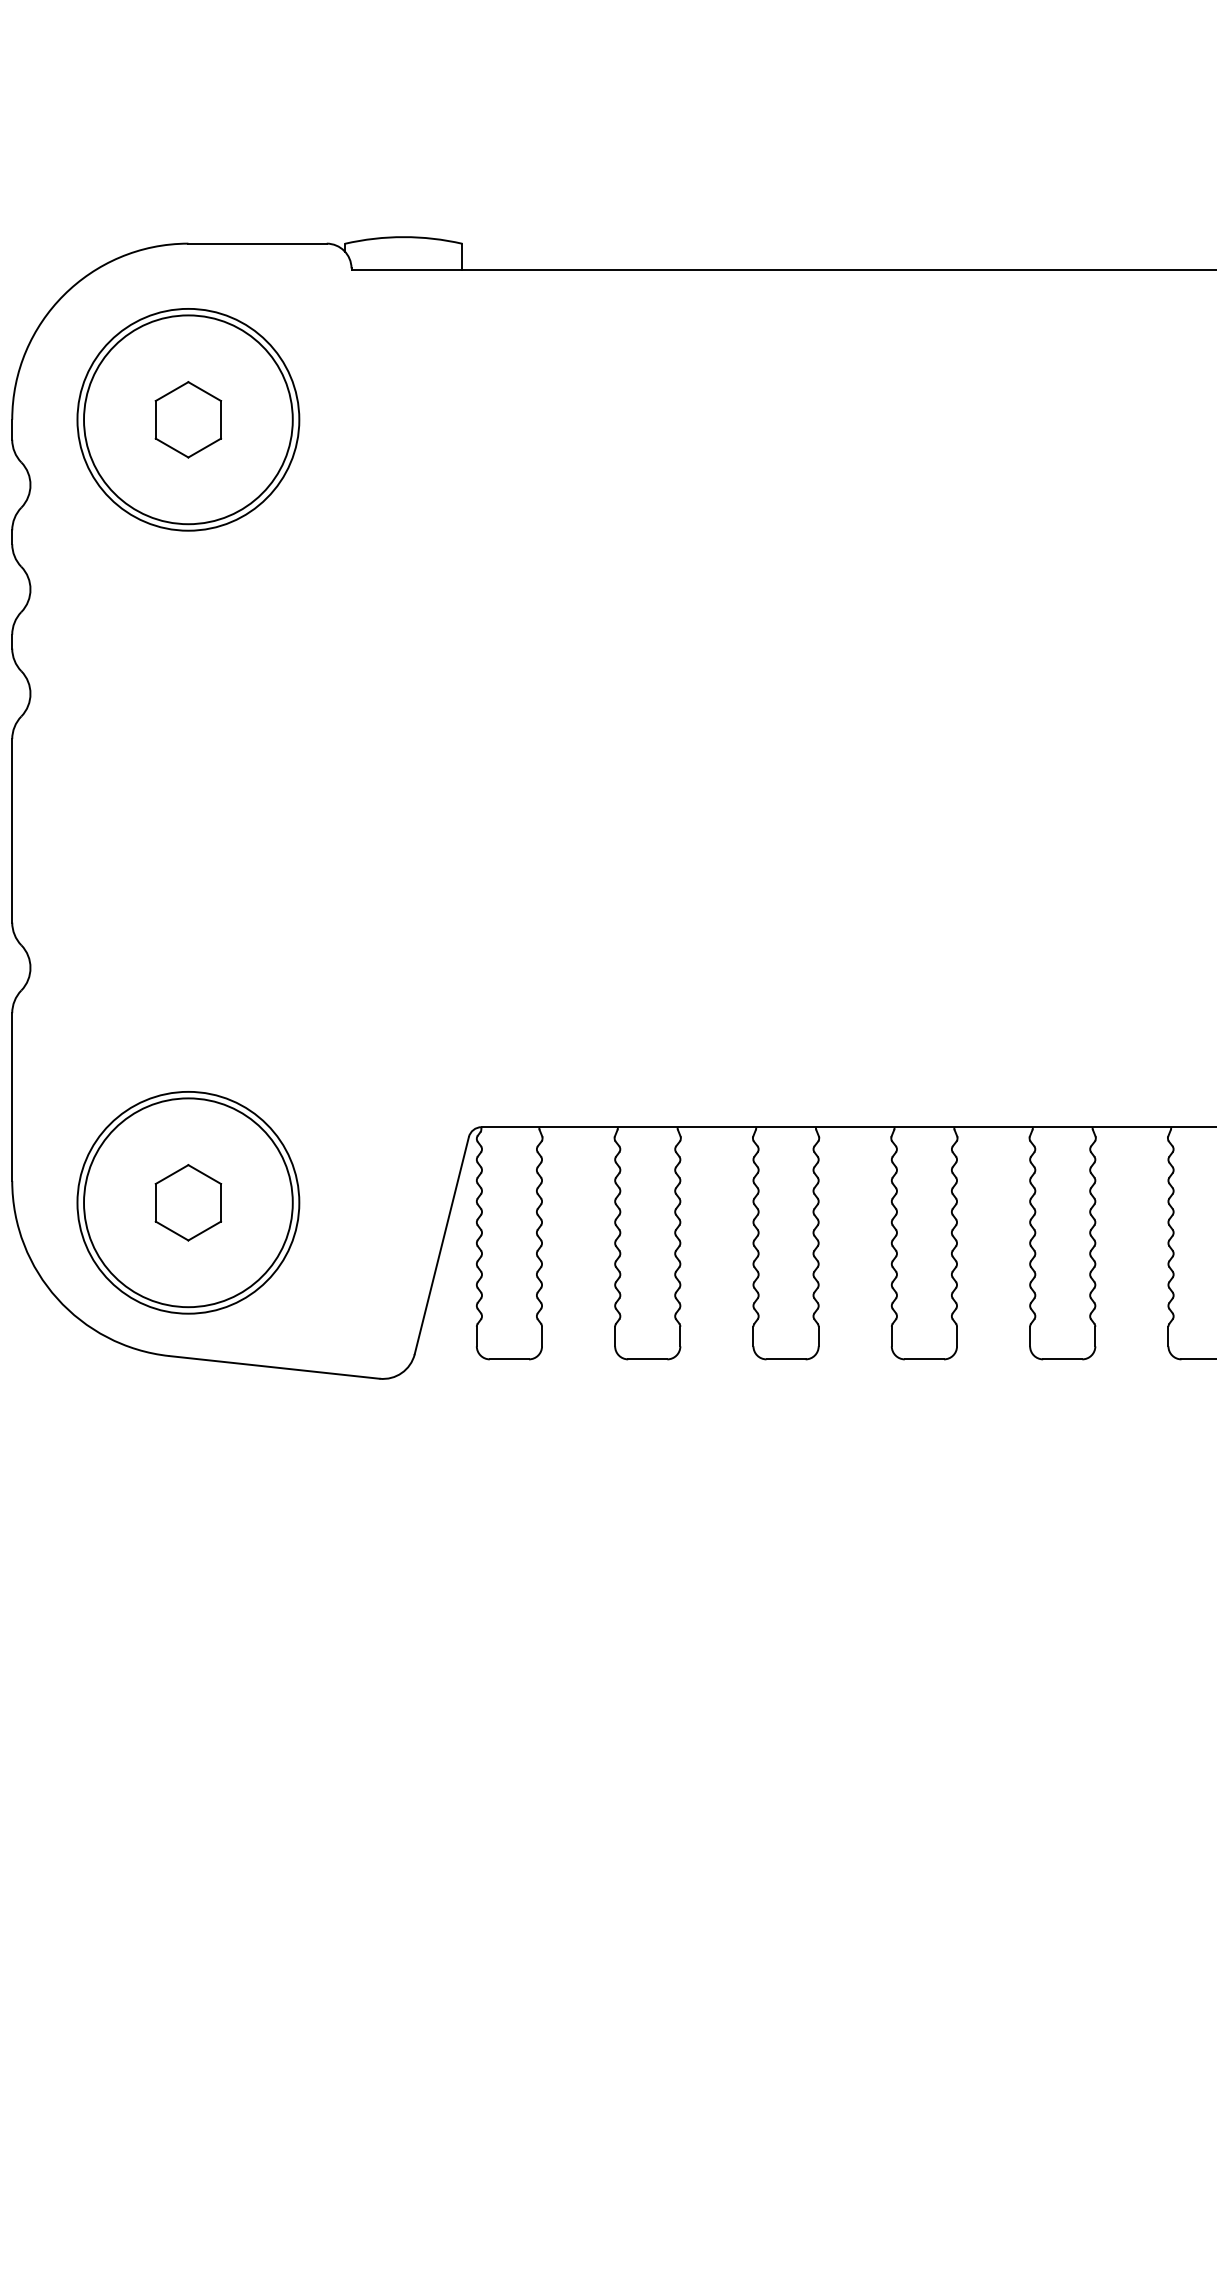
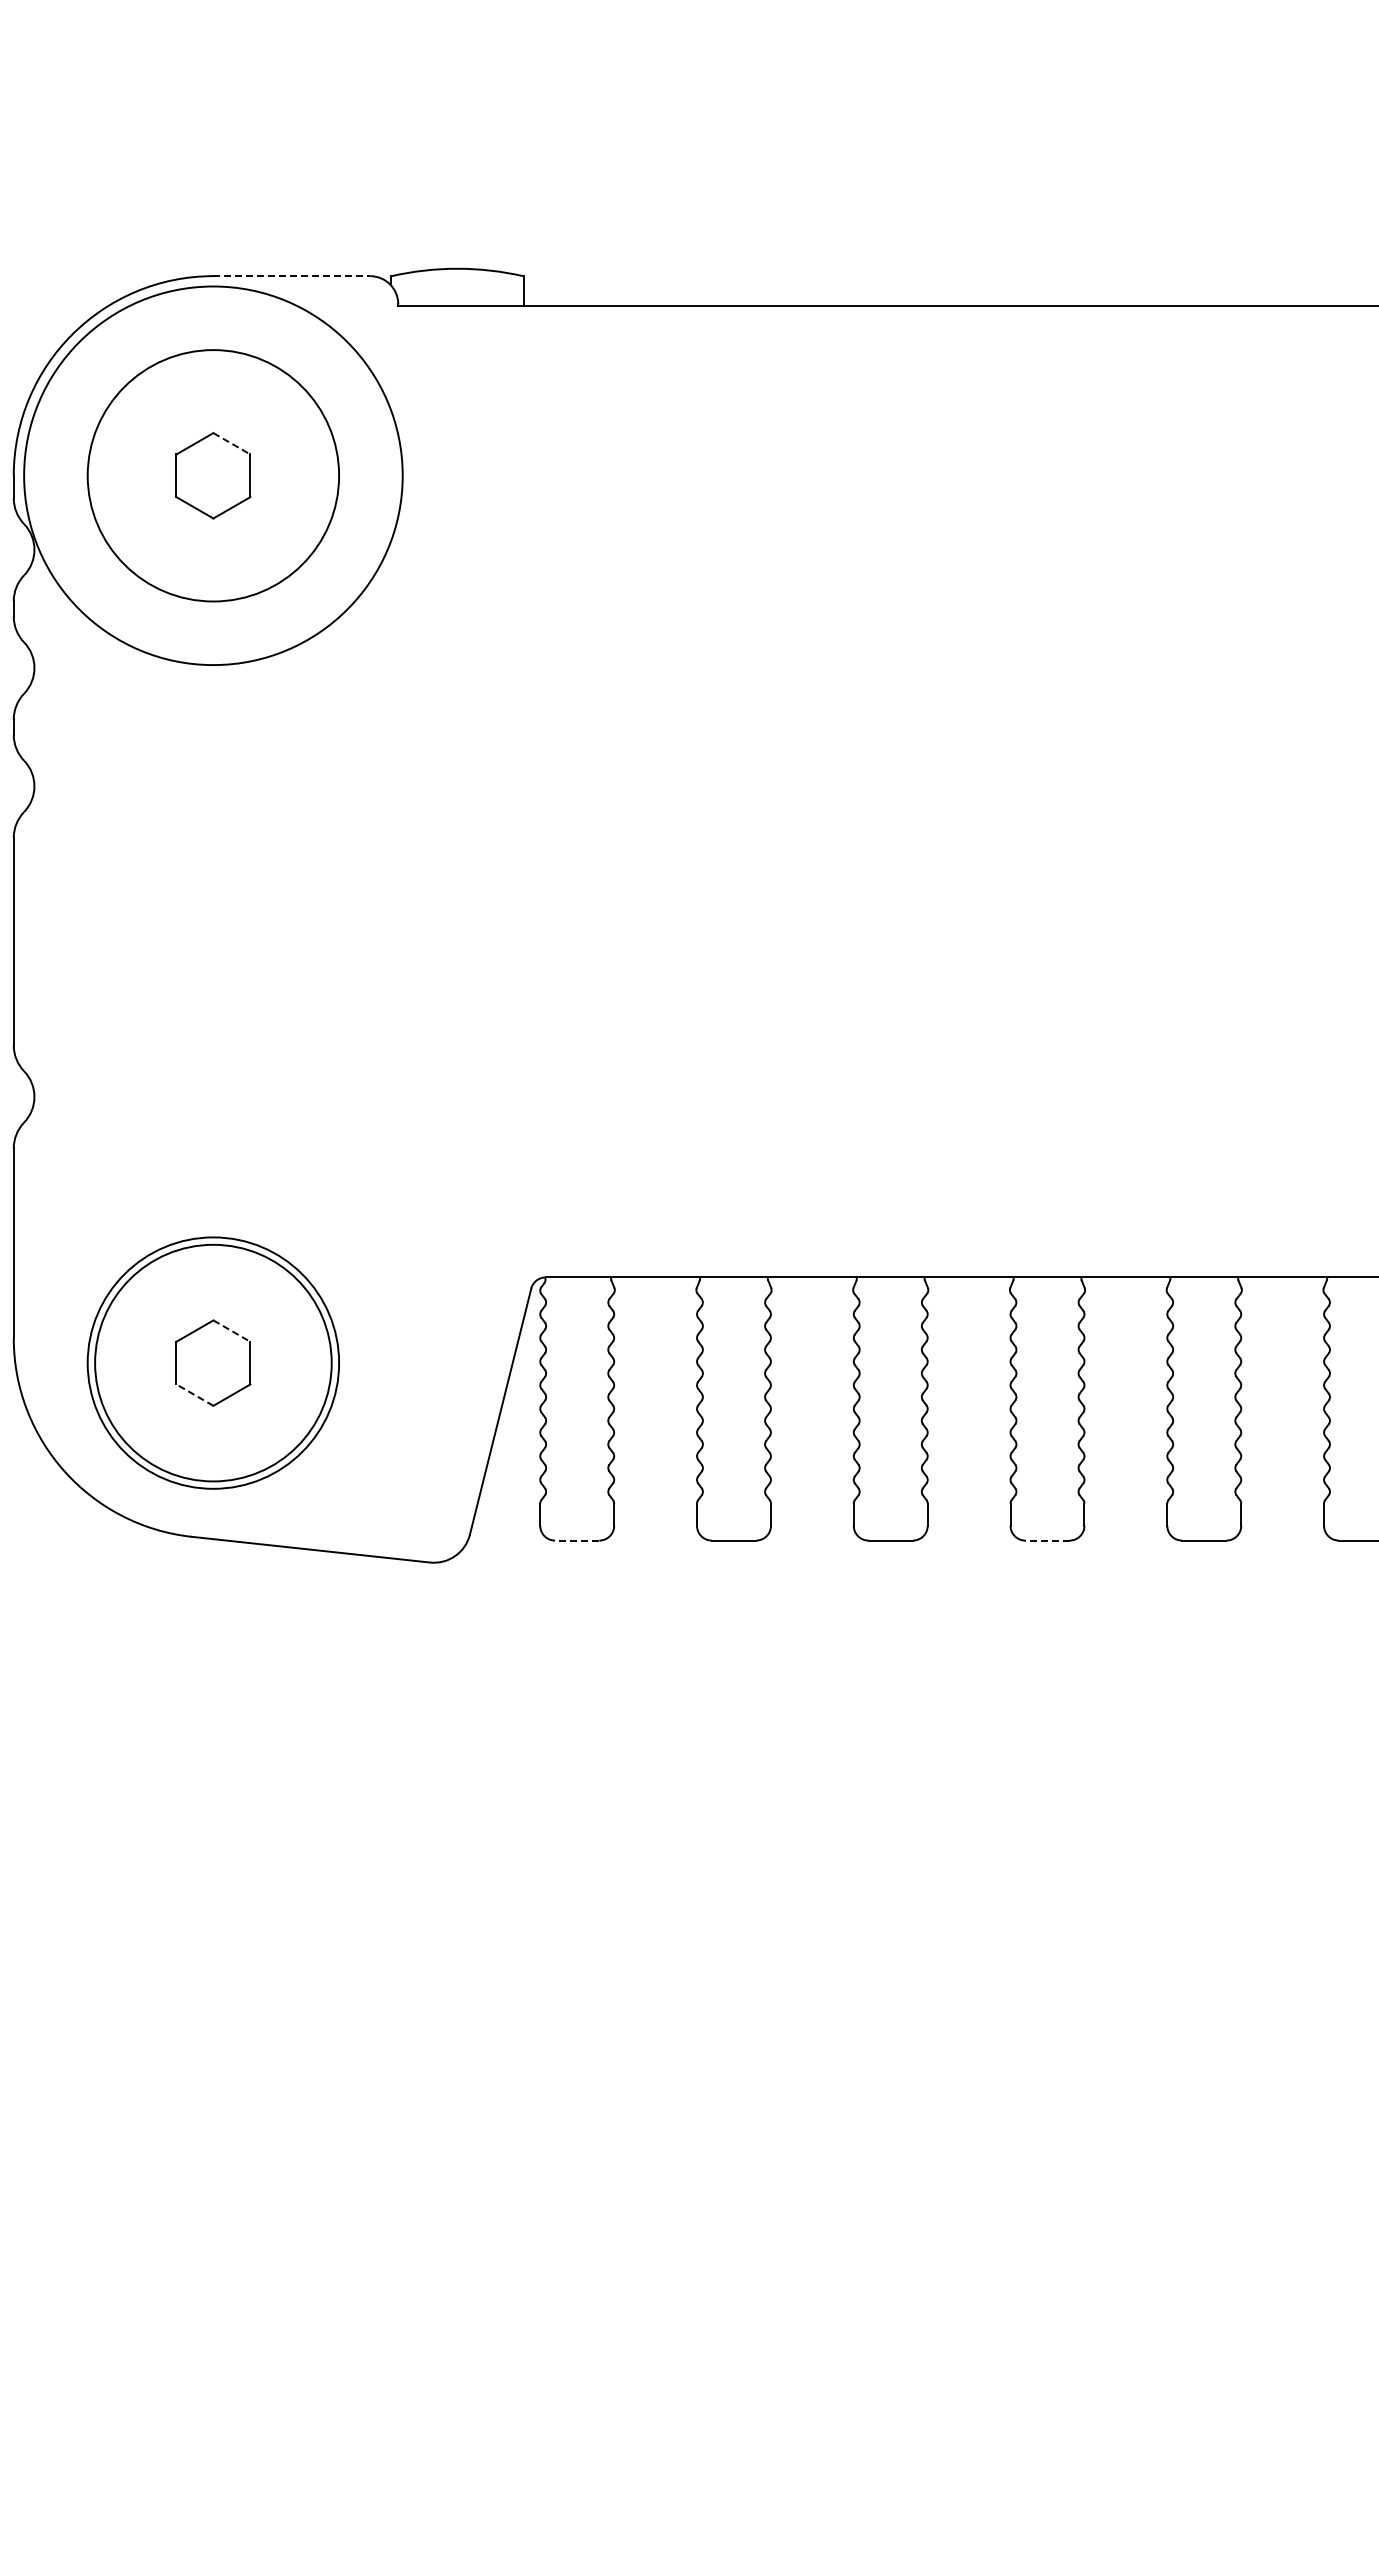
line: (258, 243) -> (292, 276), solid -> dashed
line: (205, 392) -> (232, 444), solid -> dashed
circle: (188, 419) -> (213, 475), size x1.6
line: (205, 1174) -> (232, 1331), solid -> dashed
line: (171, 1230) -> (194, 1394), solid -> dashed
line: (508, 1359) -> (576, 1540), solid -> dashed
line: (924, 1359) -> (1047, 1540), solid -> dashed

